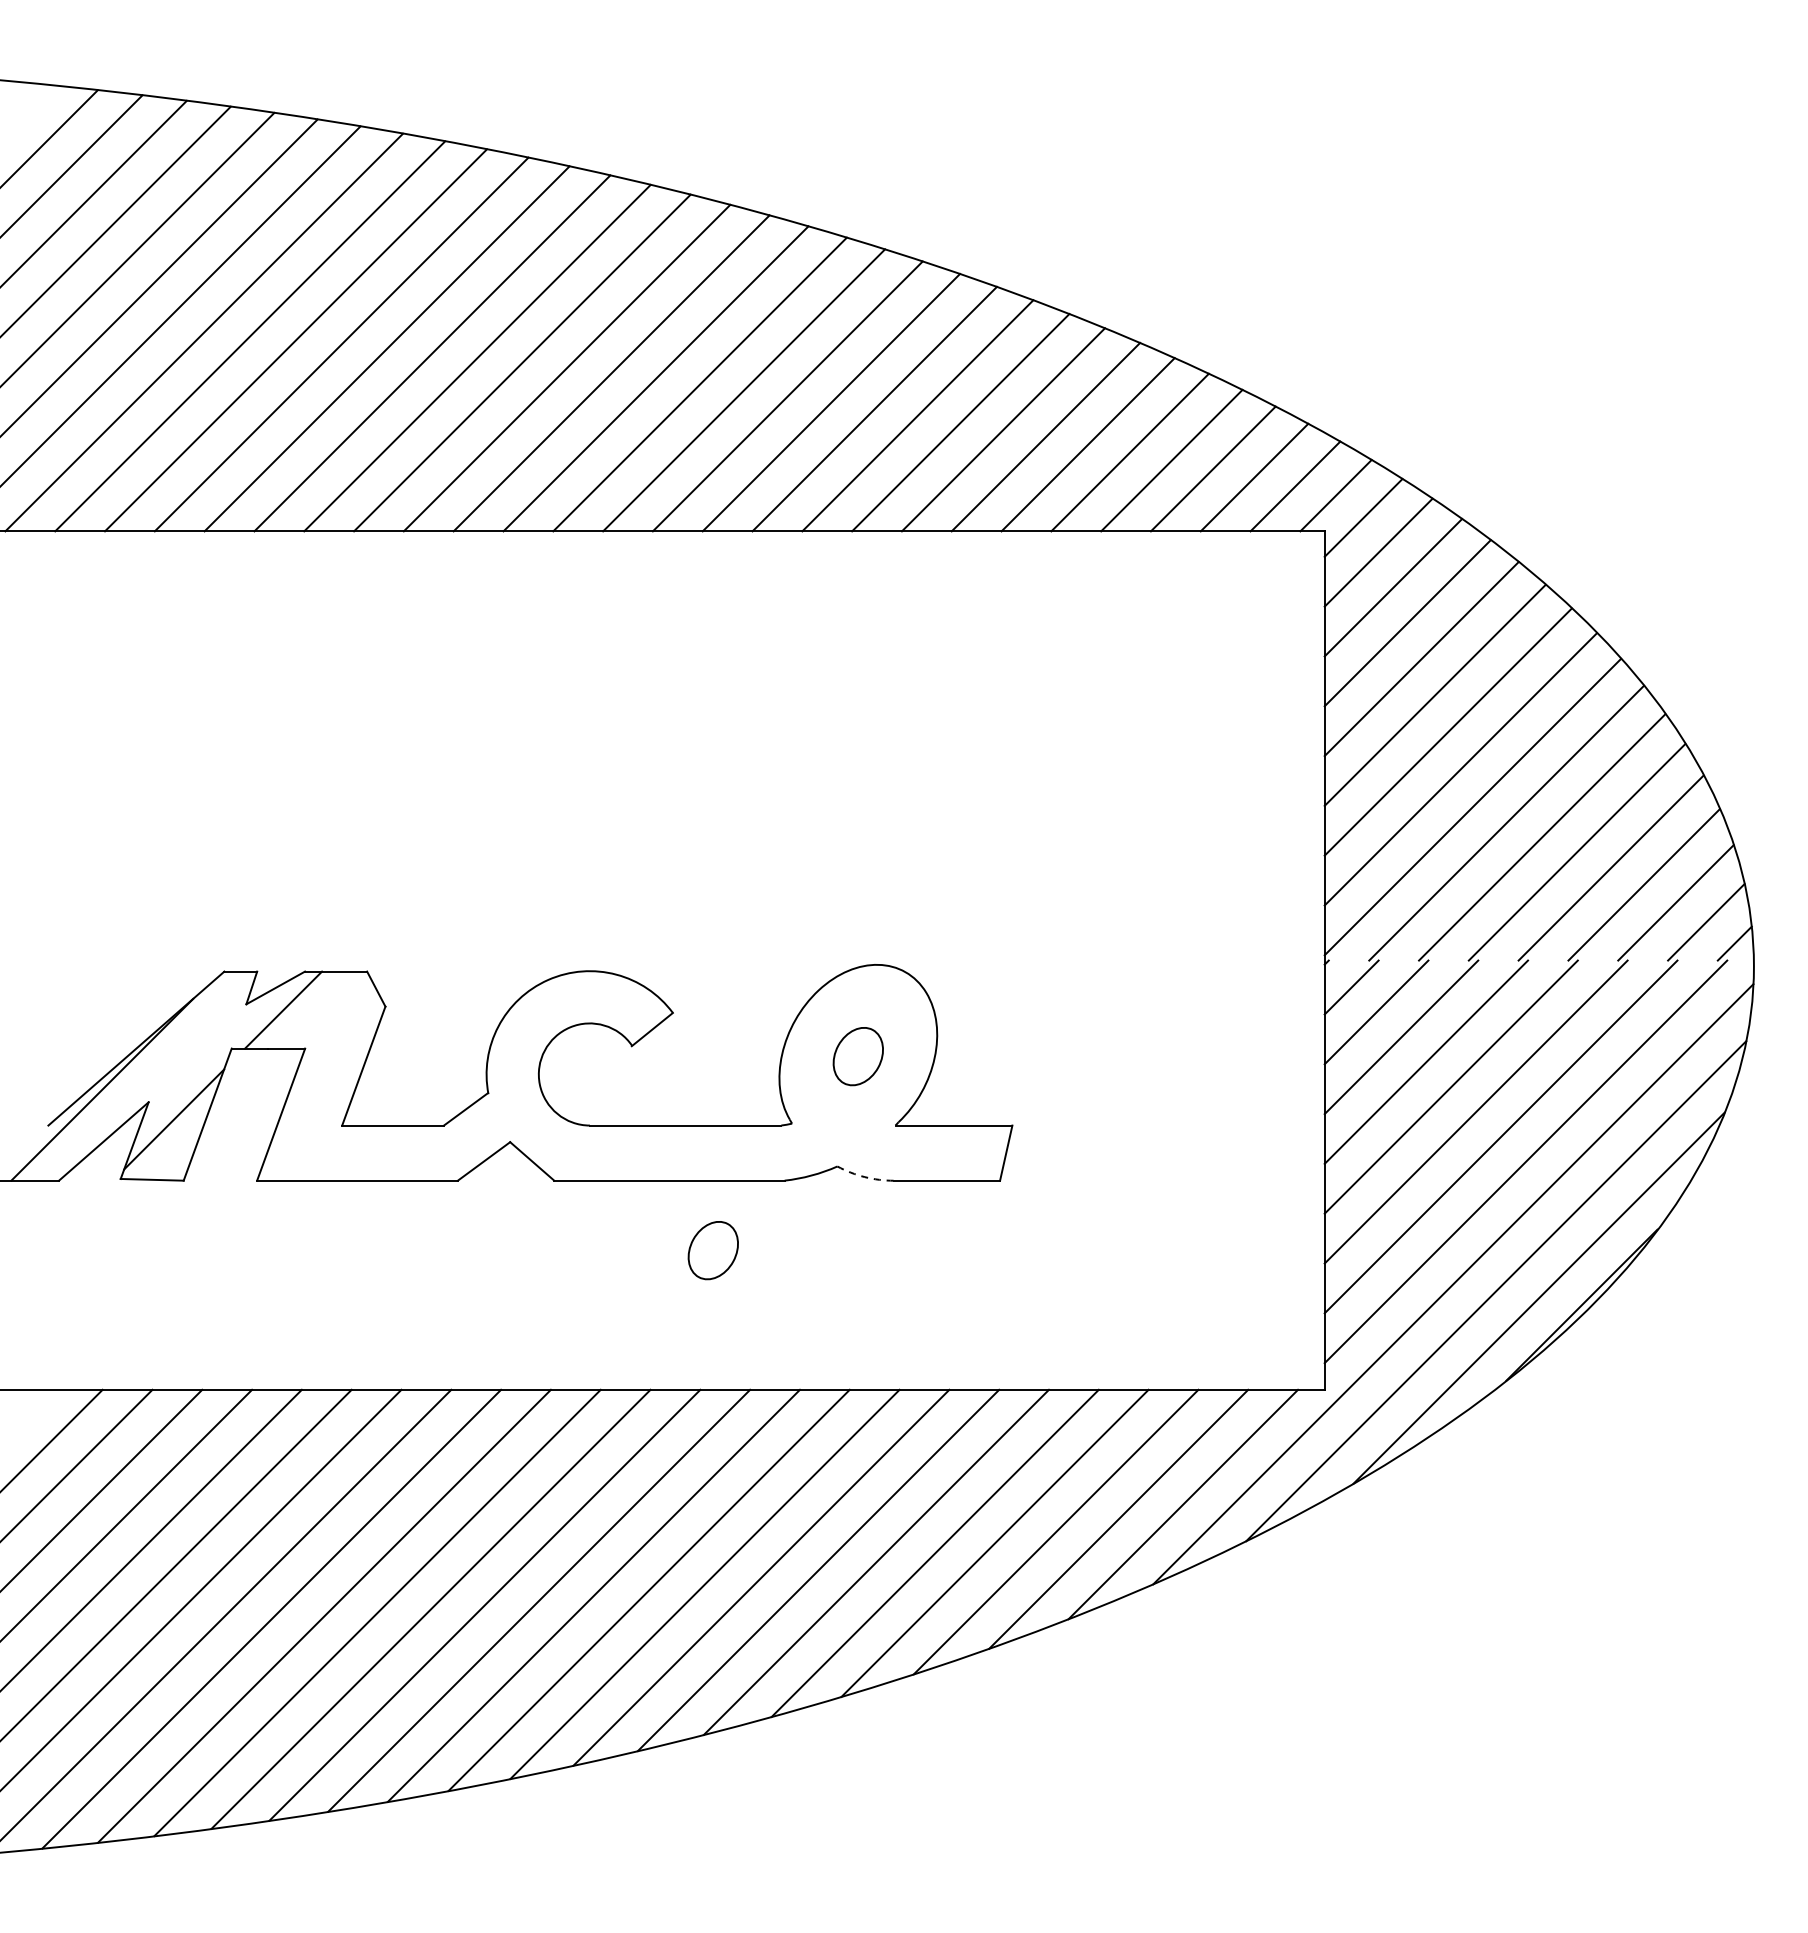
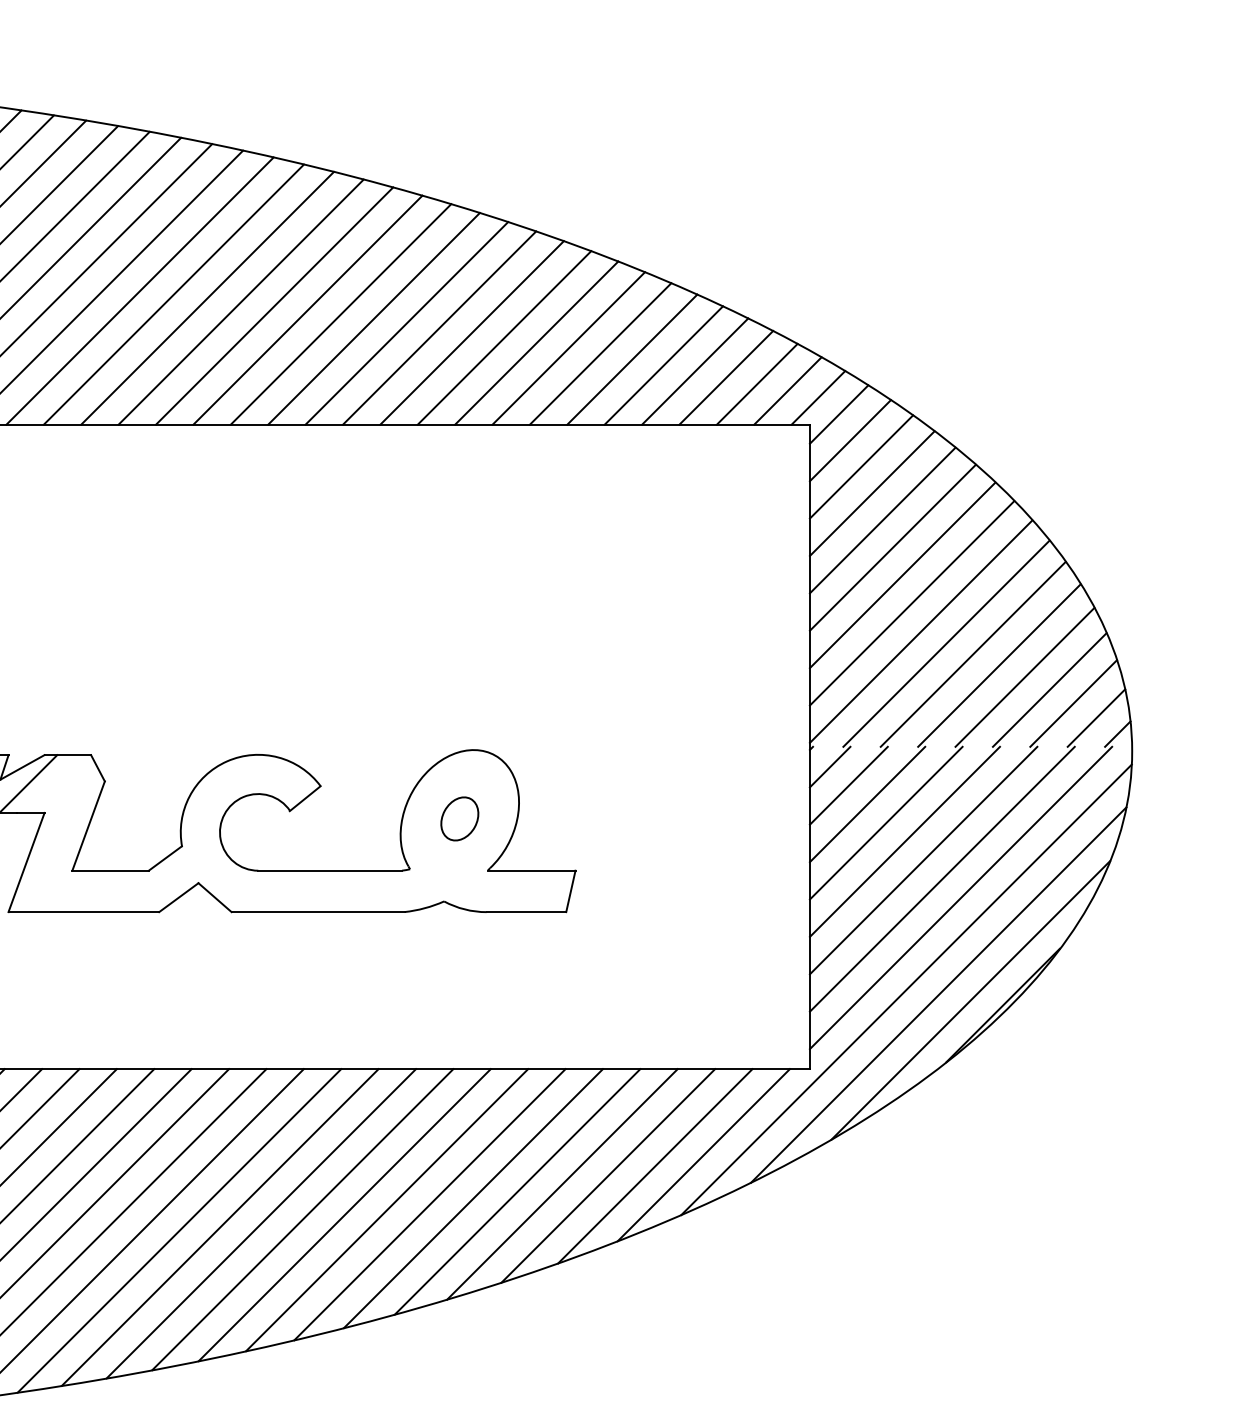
arc: (864, 1177) -> (464, 909), dashed -> solid
part: (712, 1250) -> (350, 964), removed

